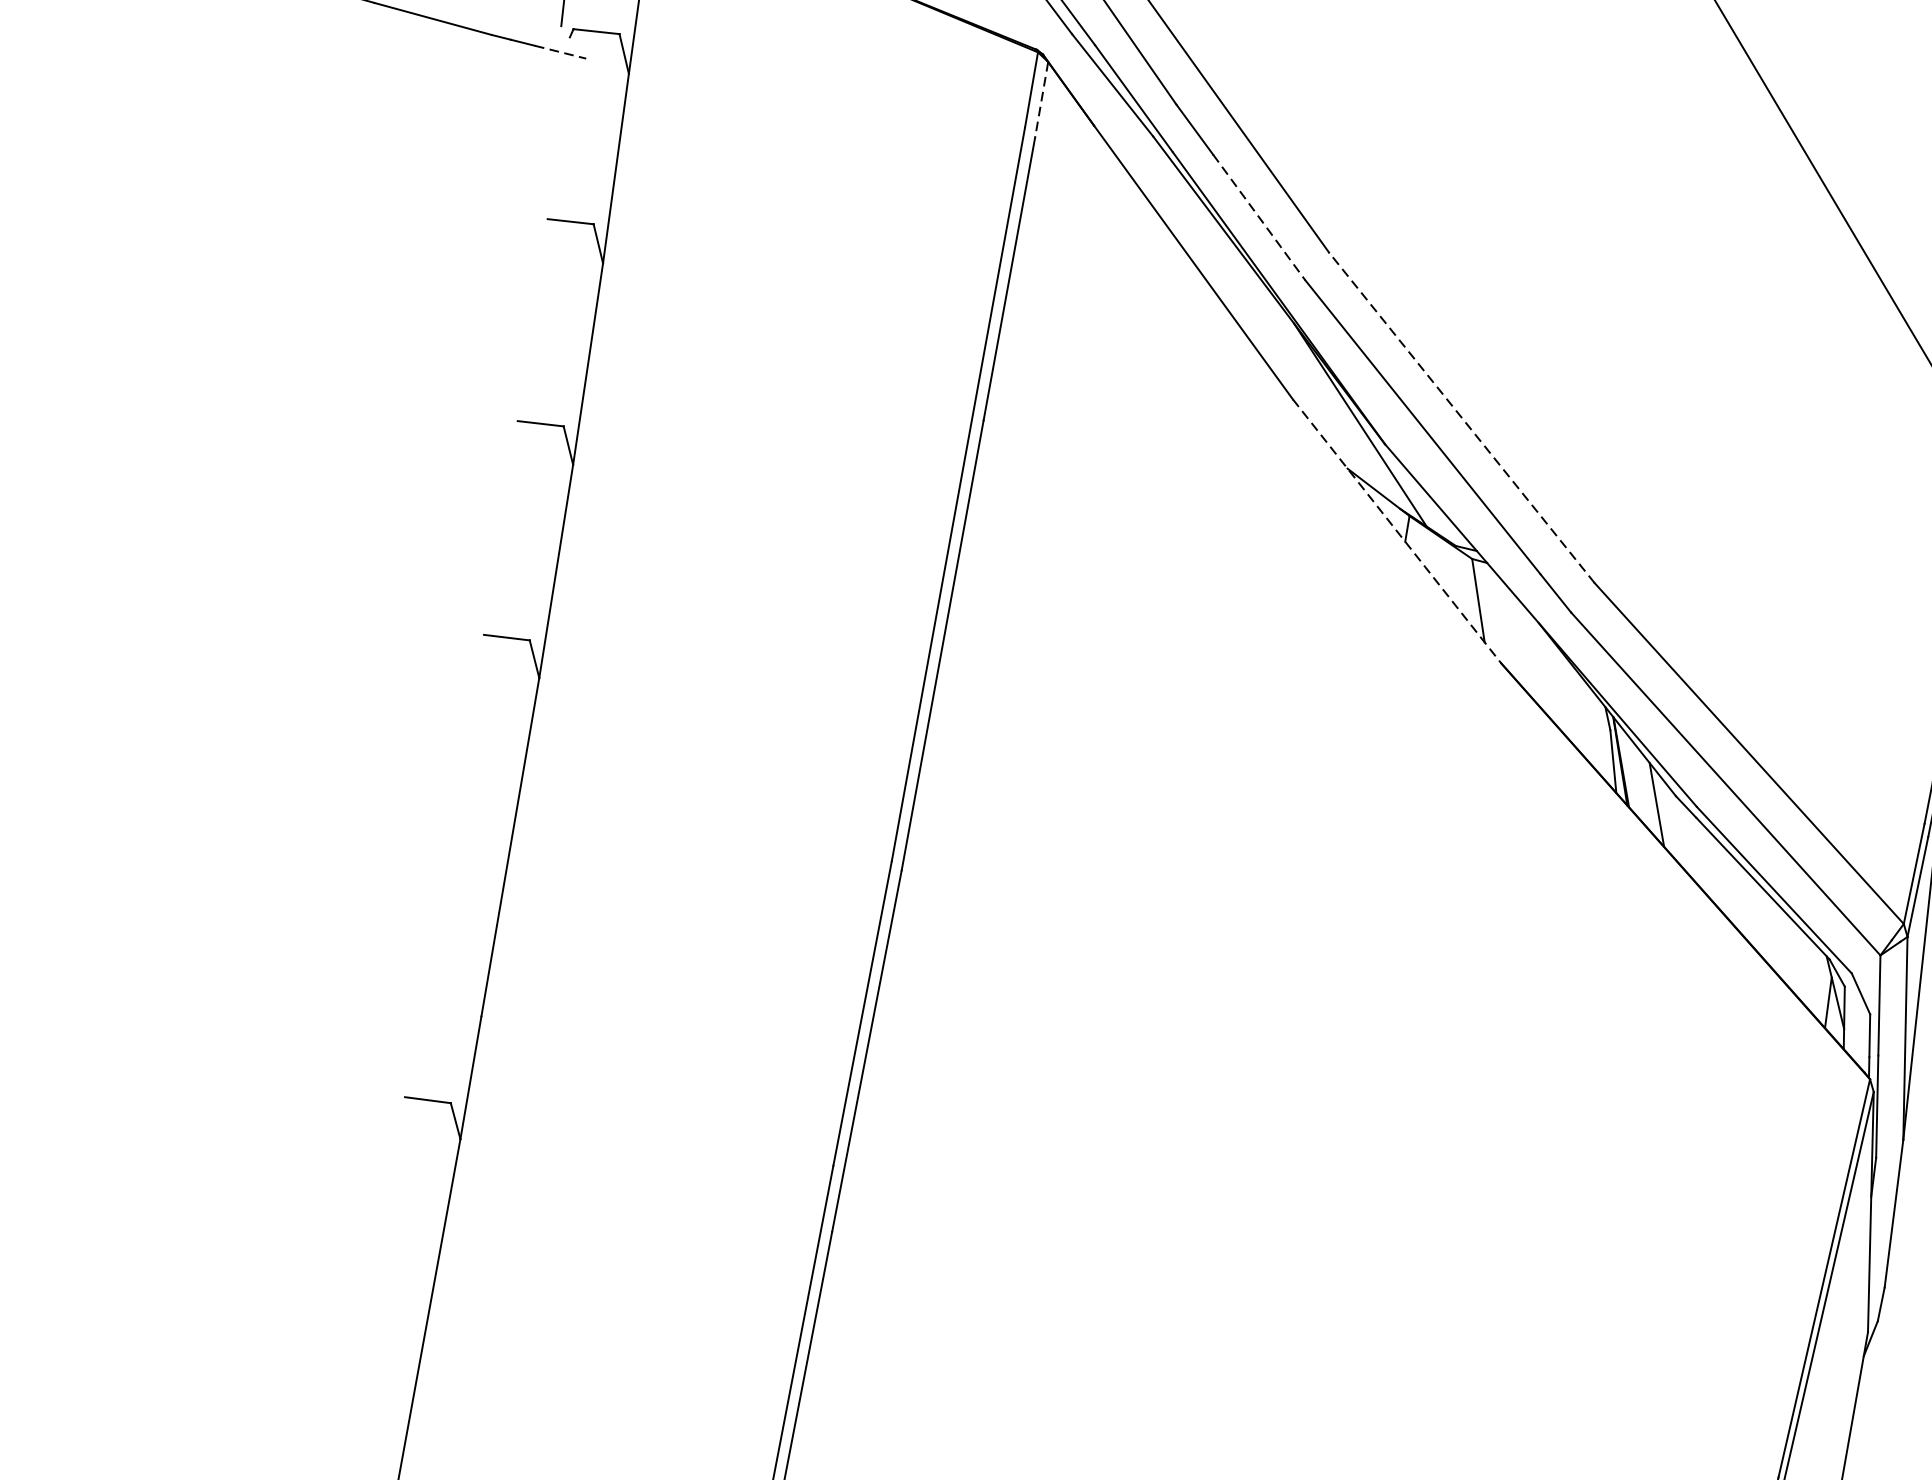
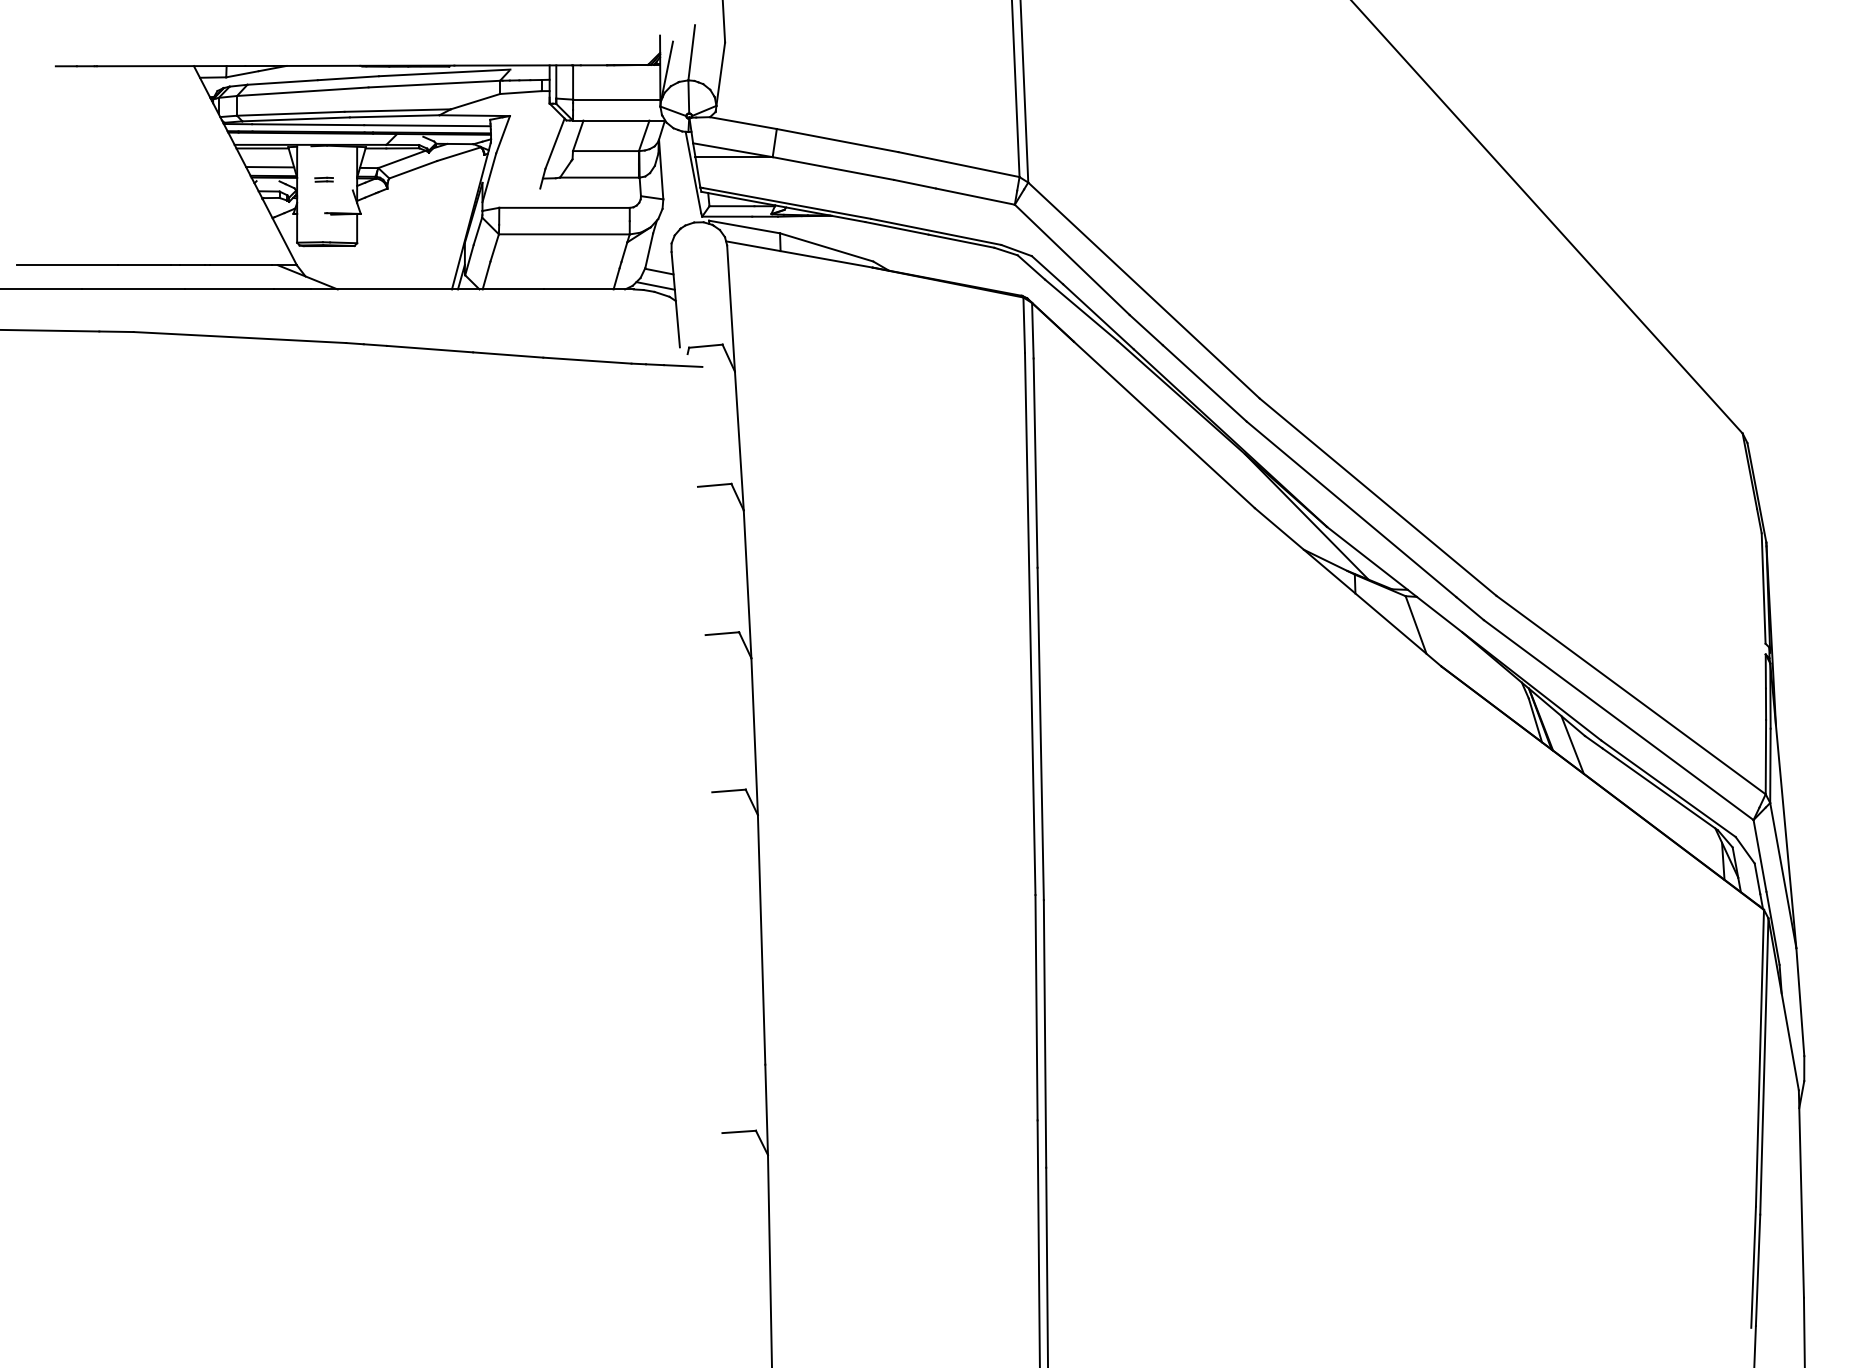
line: (560, 52) -> (683, 366), dashed -> solid
line: (1041, 99) -> (1032, 330), dashed -> solid
line: (1258, 217) -> (1204, 383), dashed -> solid
line: (1461, 416) -> (1377, 496), dashed -> solid
line: (1397, 531) -> (1348, 587), dashed -> solid

